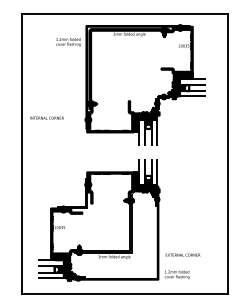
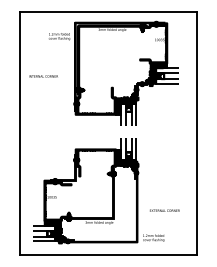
text: (46, 117) -> (43, 75), moved
text: (182, 254) -> (164, 210), moved

